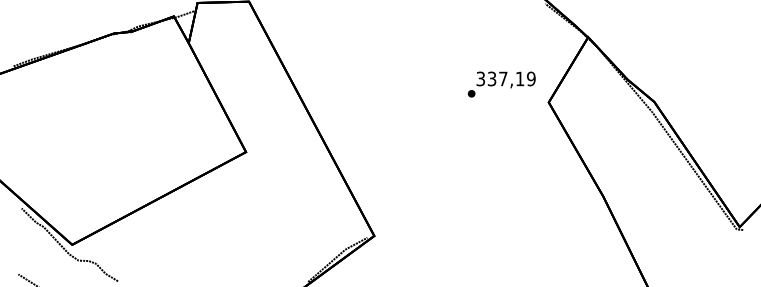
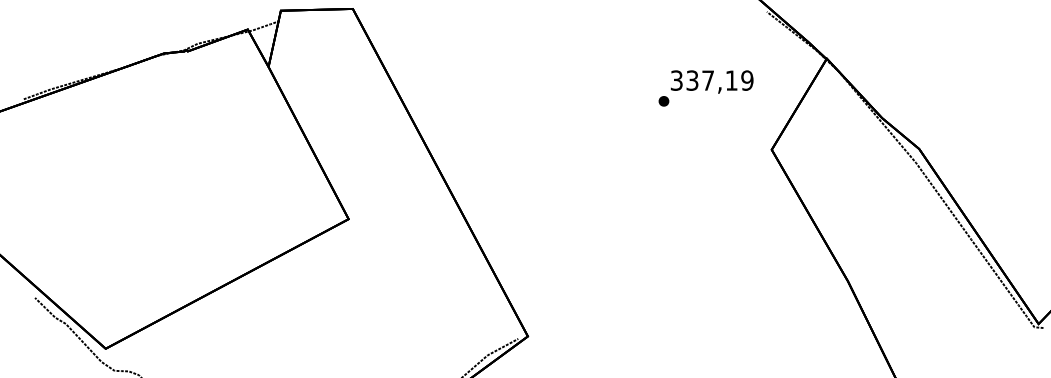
text: (501, 84) -> (705, 88), moved

